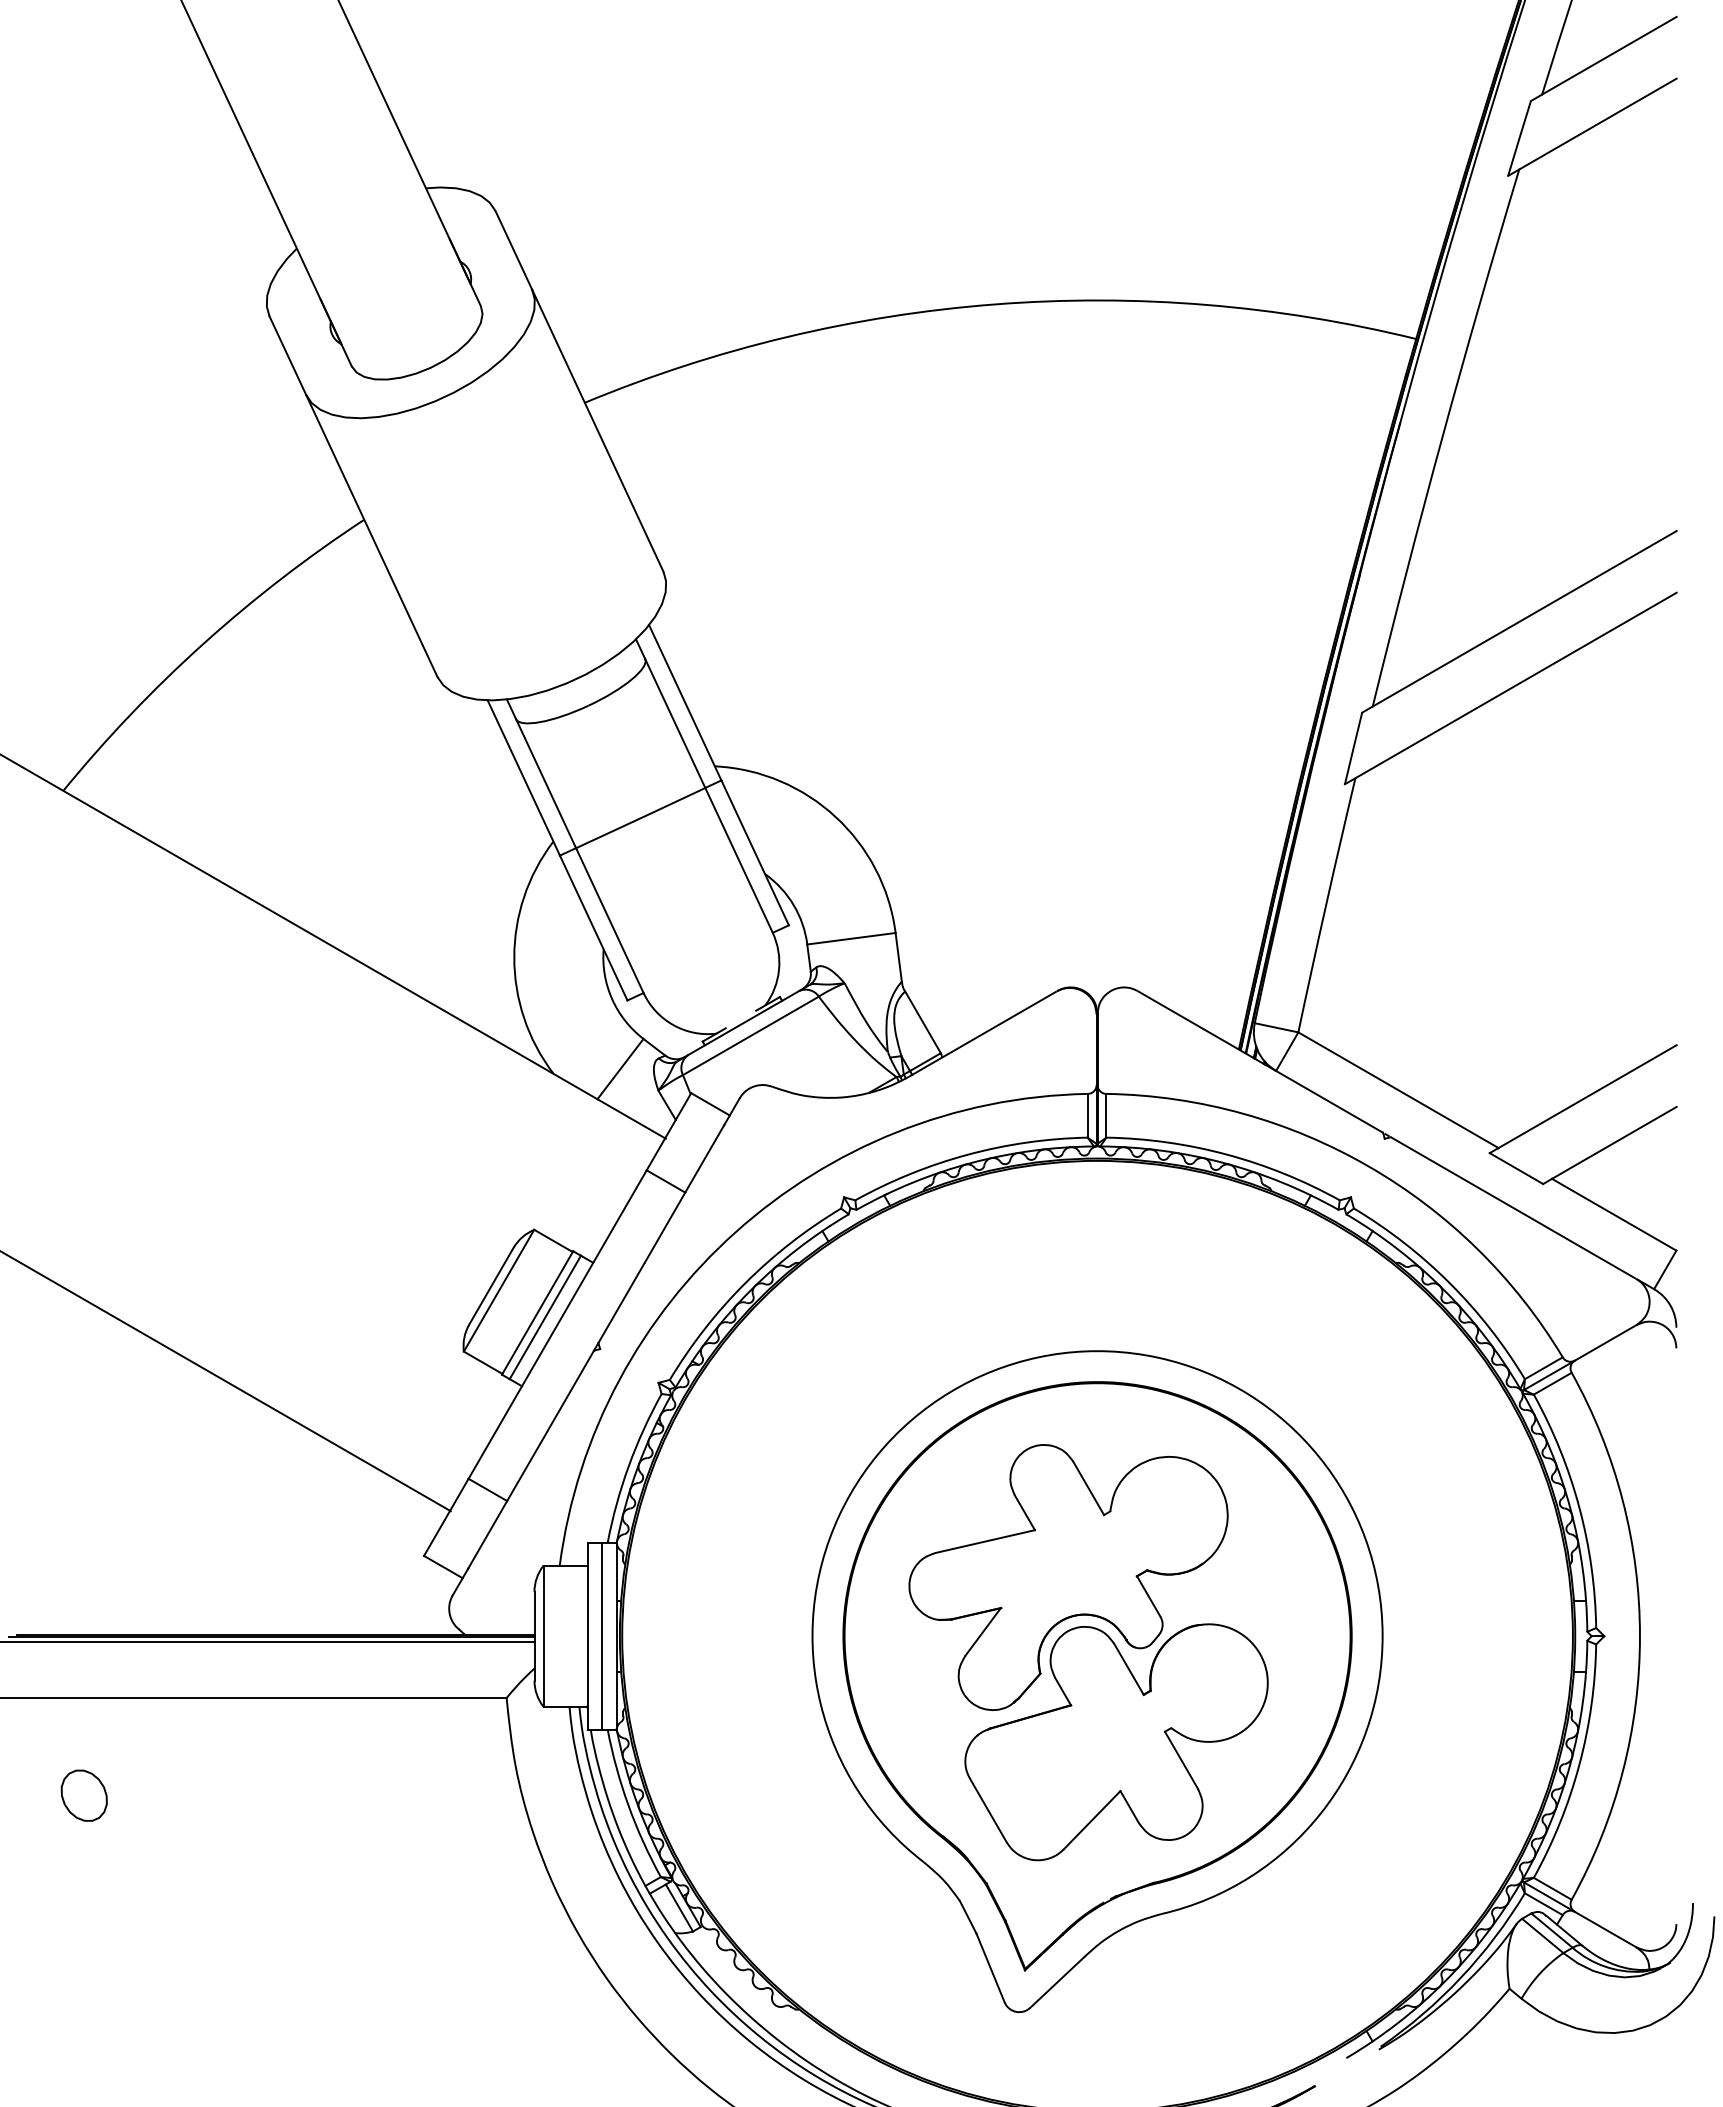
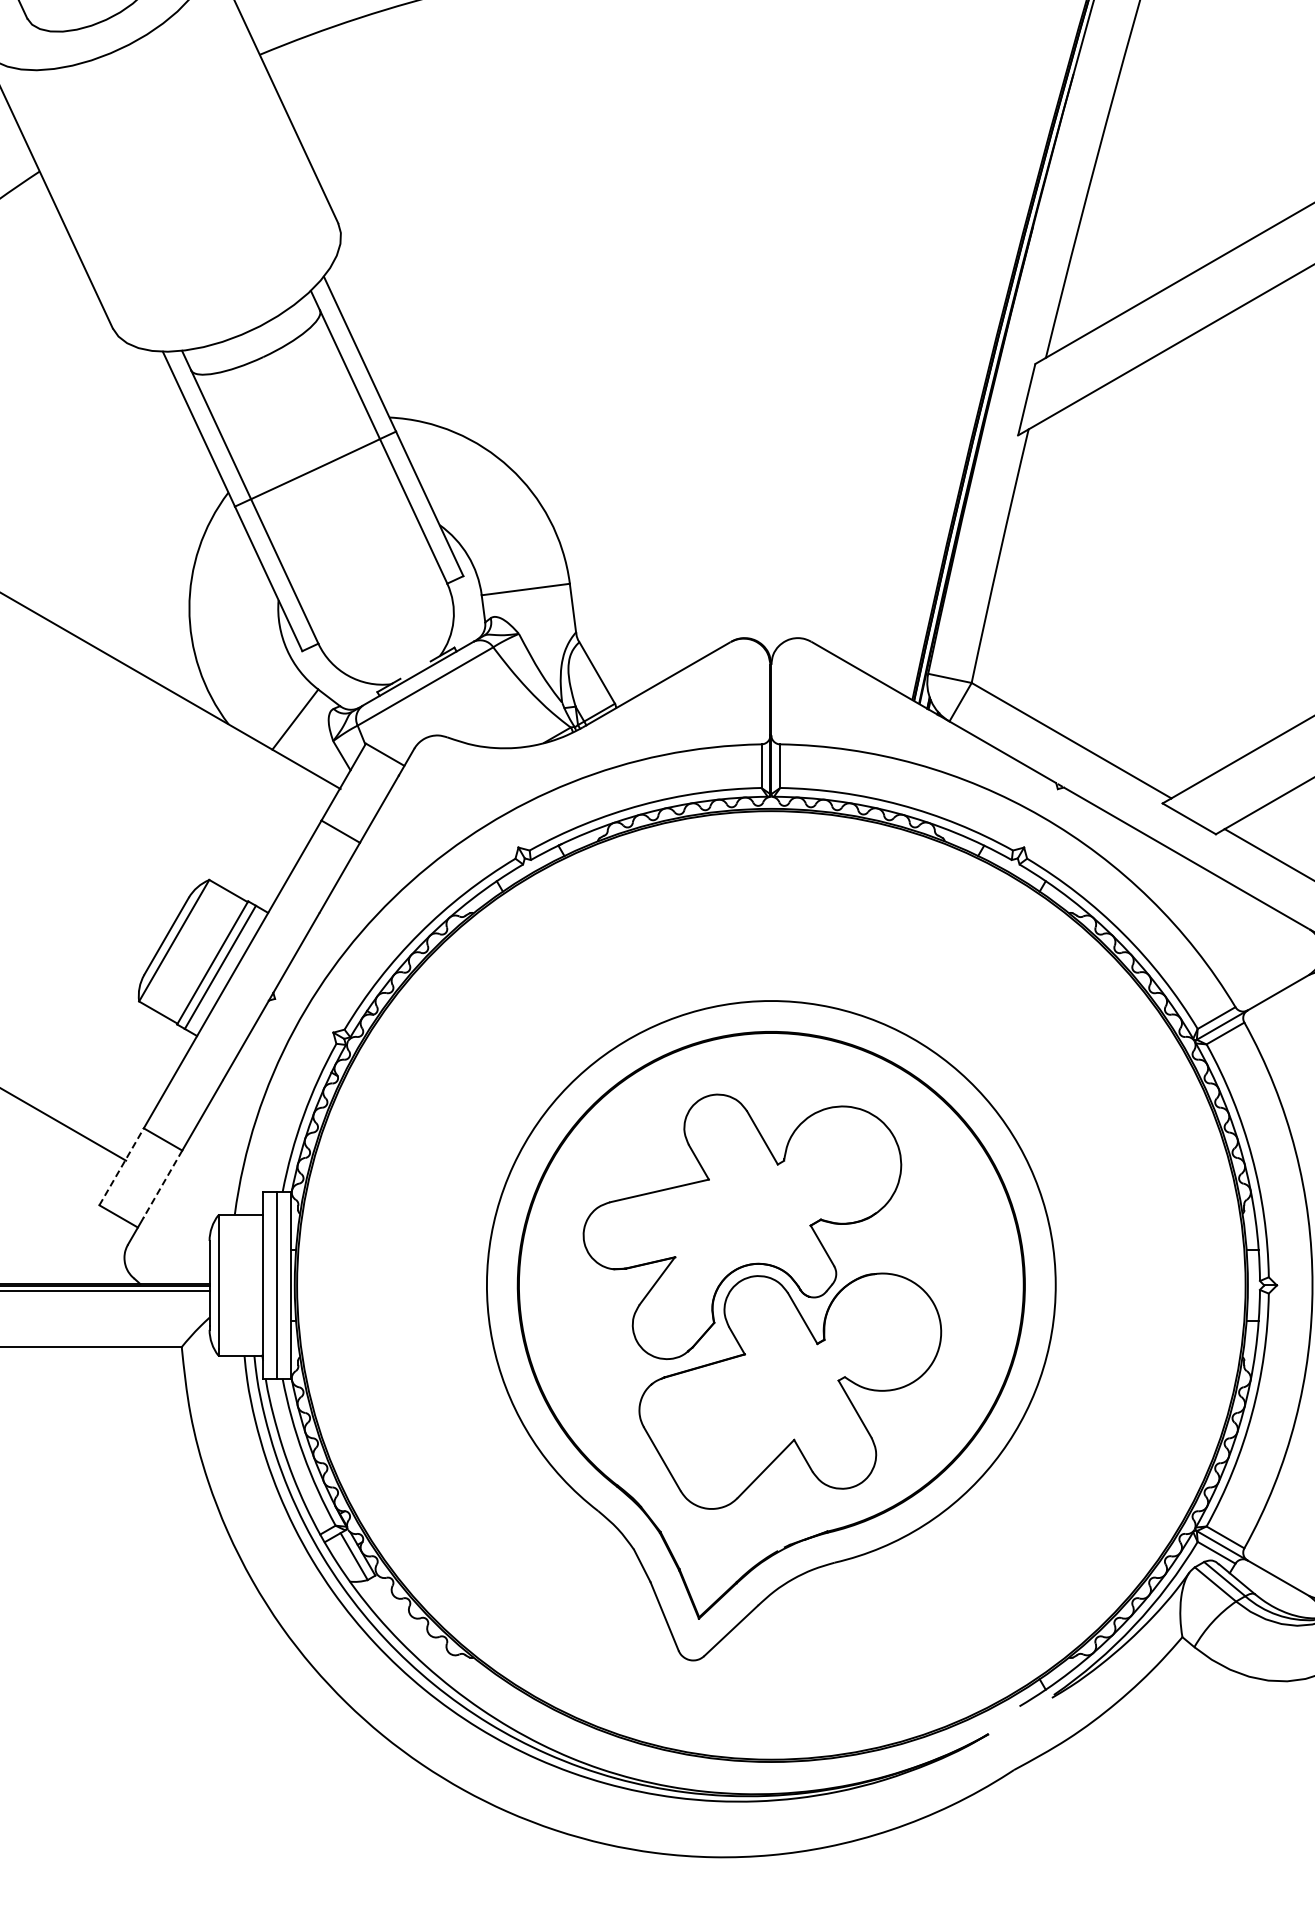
line: (446, 1517) -> (121, 1166), solid -> dashed
line: (487, 1534) -> (162, 1183), solid -> dashed

